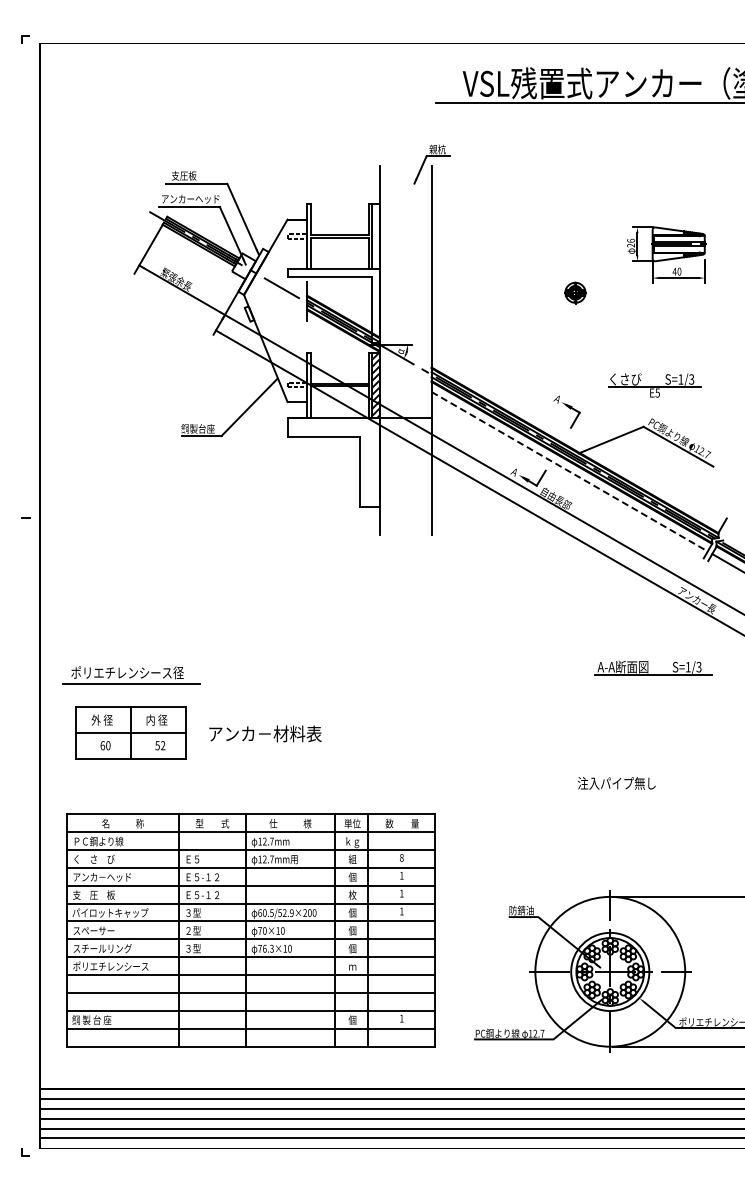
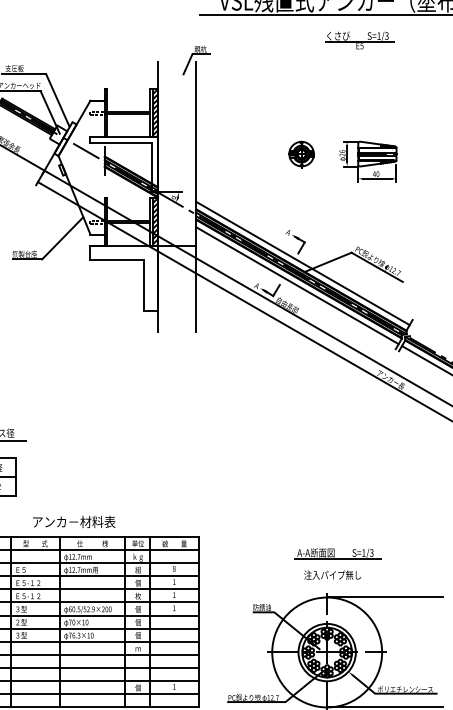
hatch: (375, 236) -> (154, 113), added
part: (666, 254) -> (368, 161), moved
part: (575, 293) -> (301, 154), size x1.67
part: (654, 385) -> (359, 40), moved
line: (576, 441) -> (302, 263), added
line: (570, 471) -> (298, 285), dashed -> solid
part: (653, 667) -> (338, 553), moved
text: (265, 733) -> (74, 521), moved
text: (616, 783) -> (332, 575), moved

